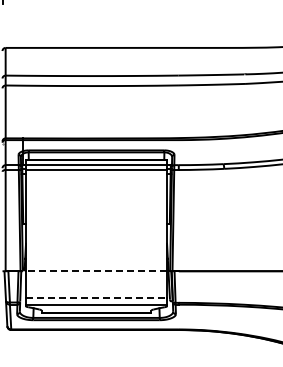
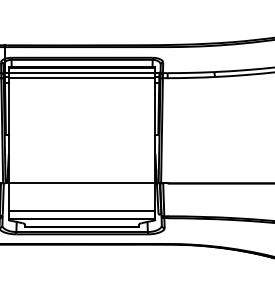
line: (96, 271) -> (82, 183), dashed -> solid
line: (96, 297) -> (82, 210), dashed -> solid

